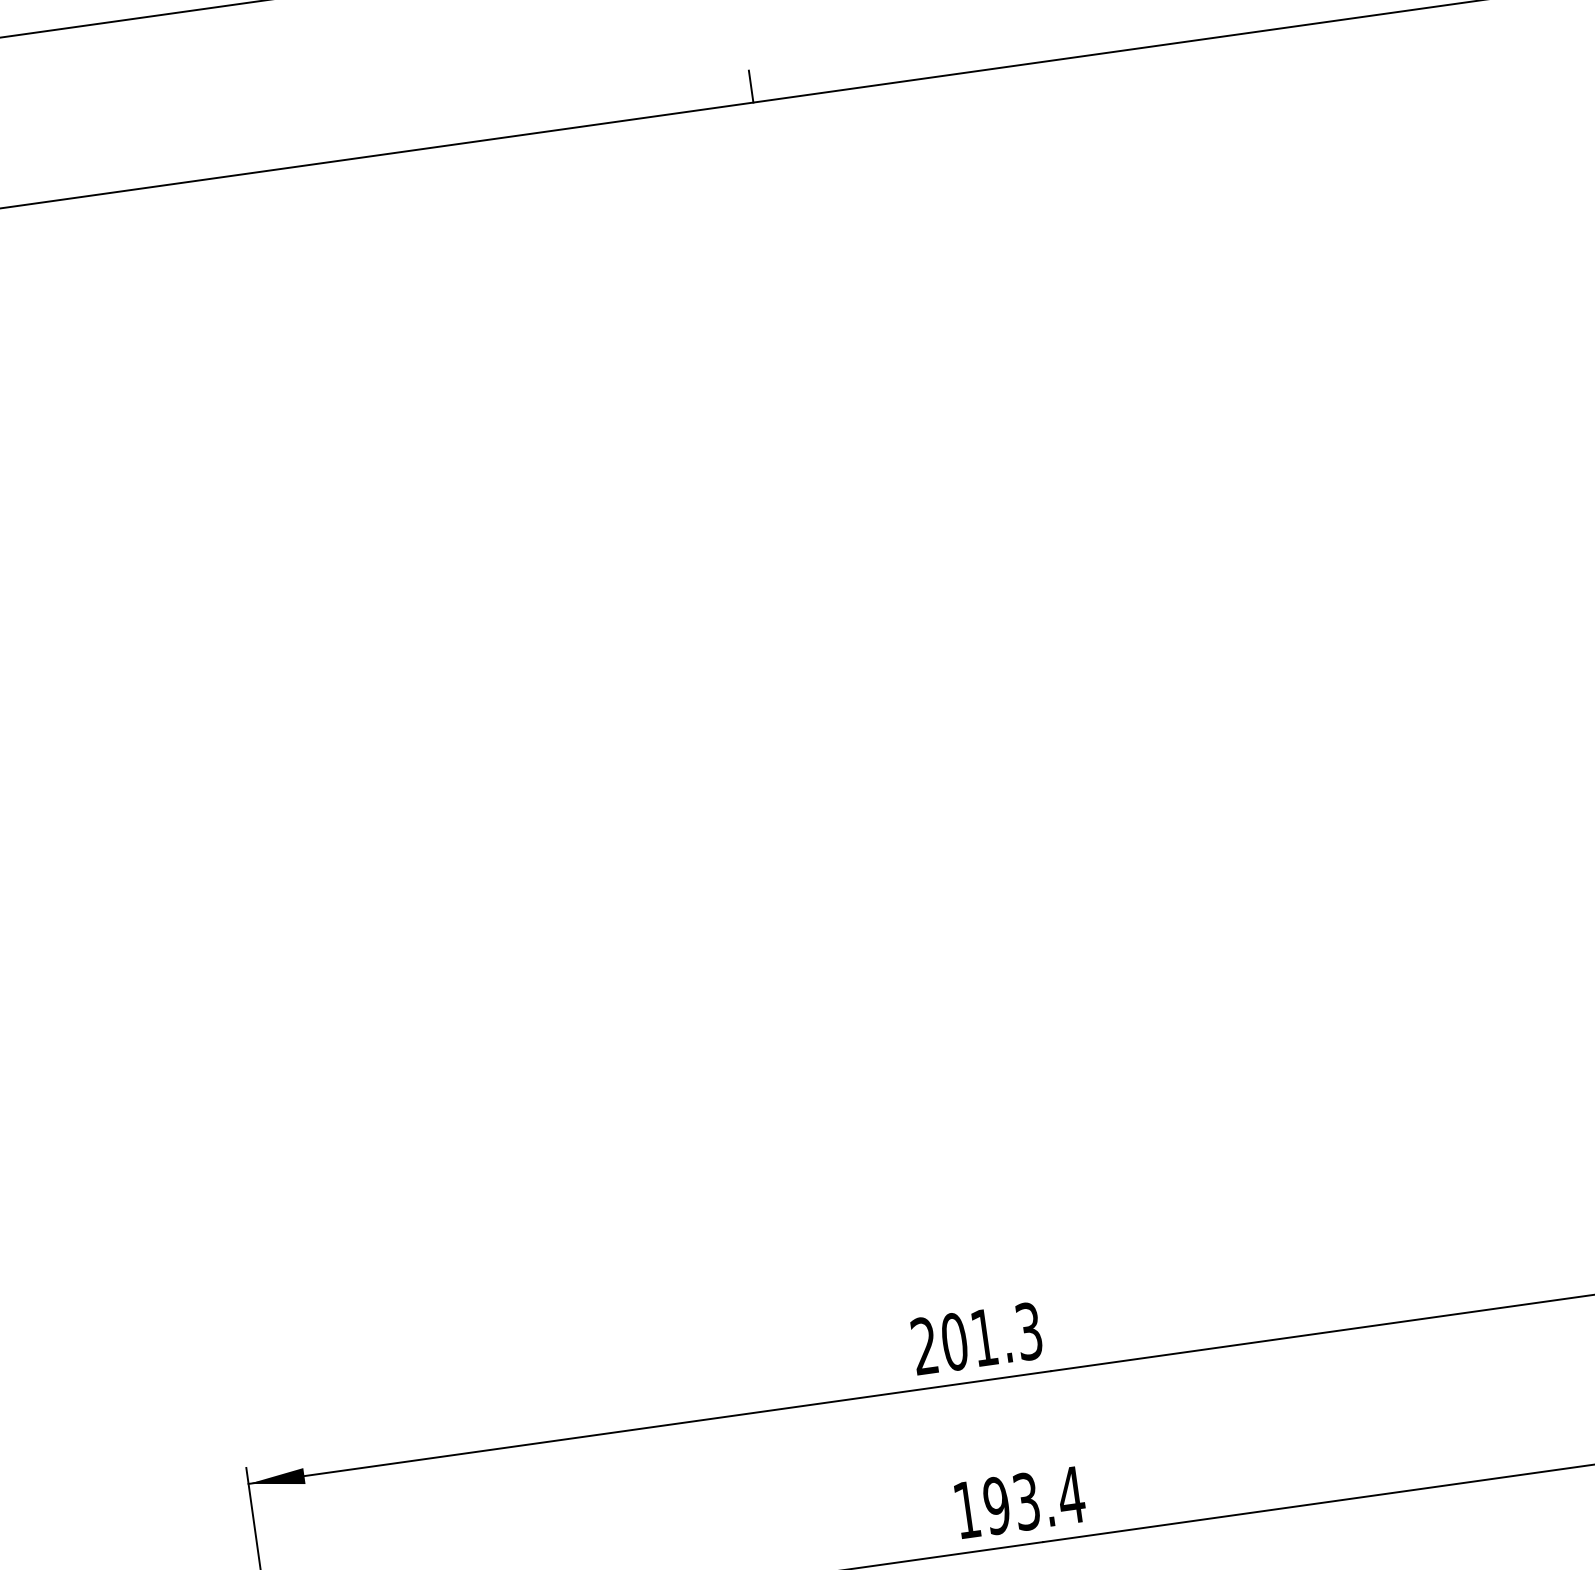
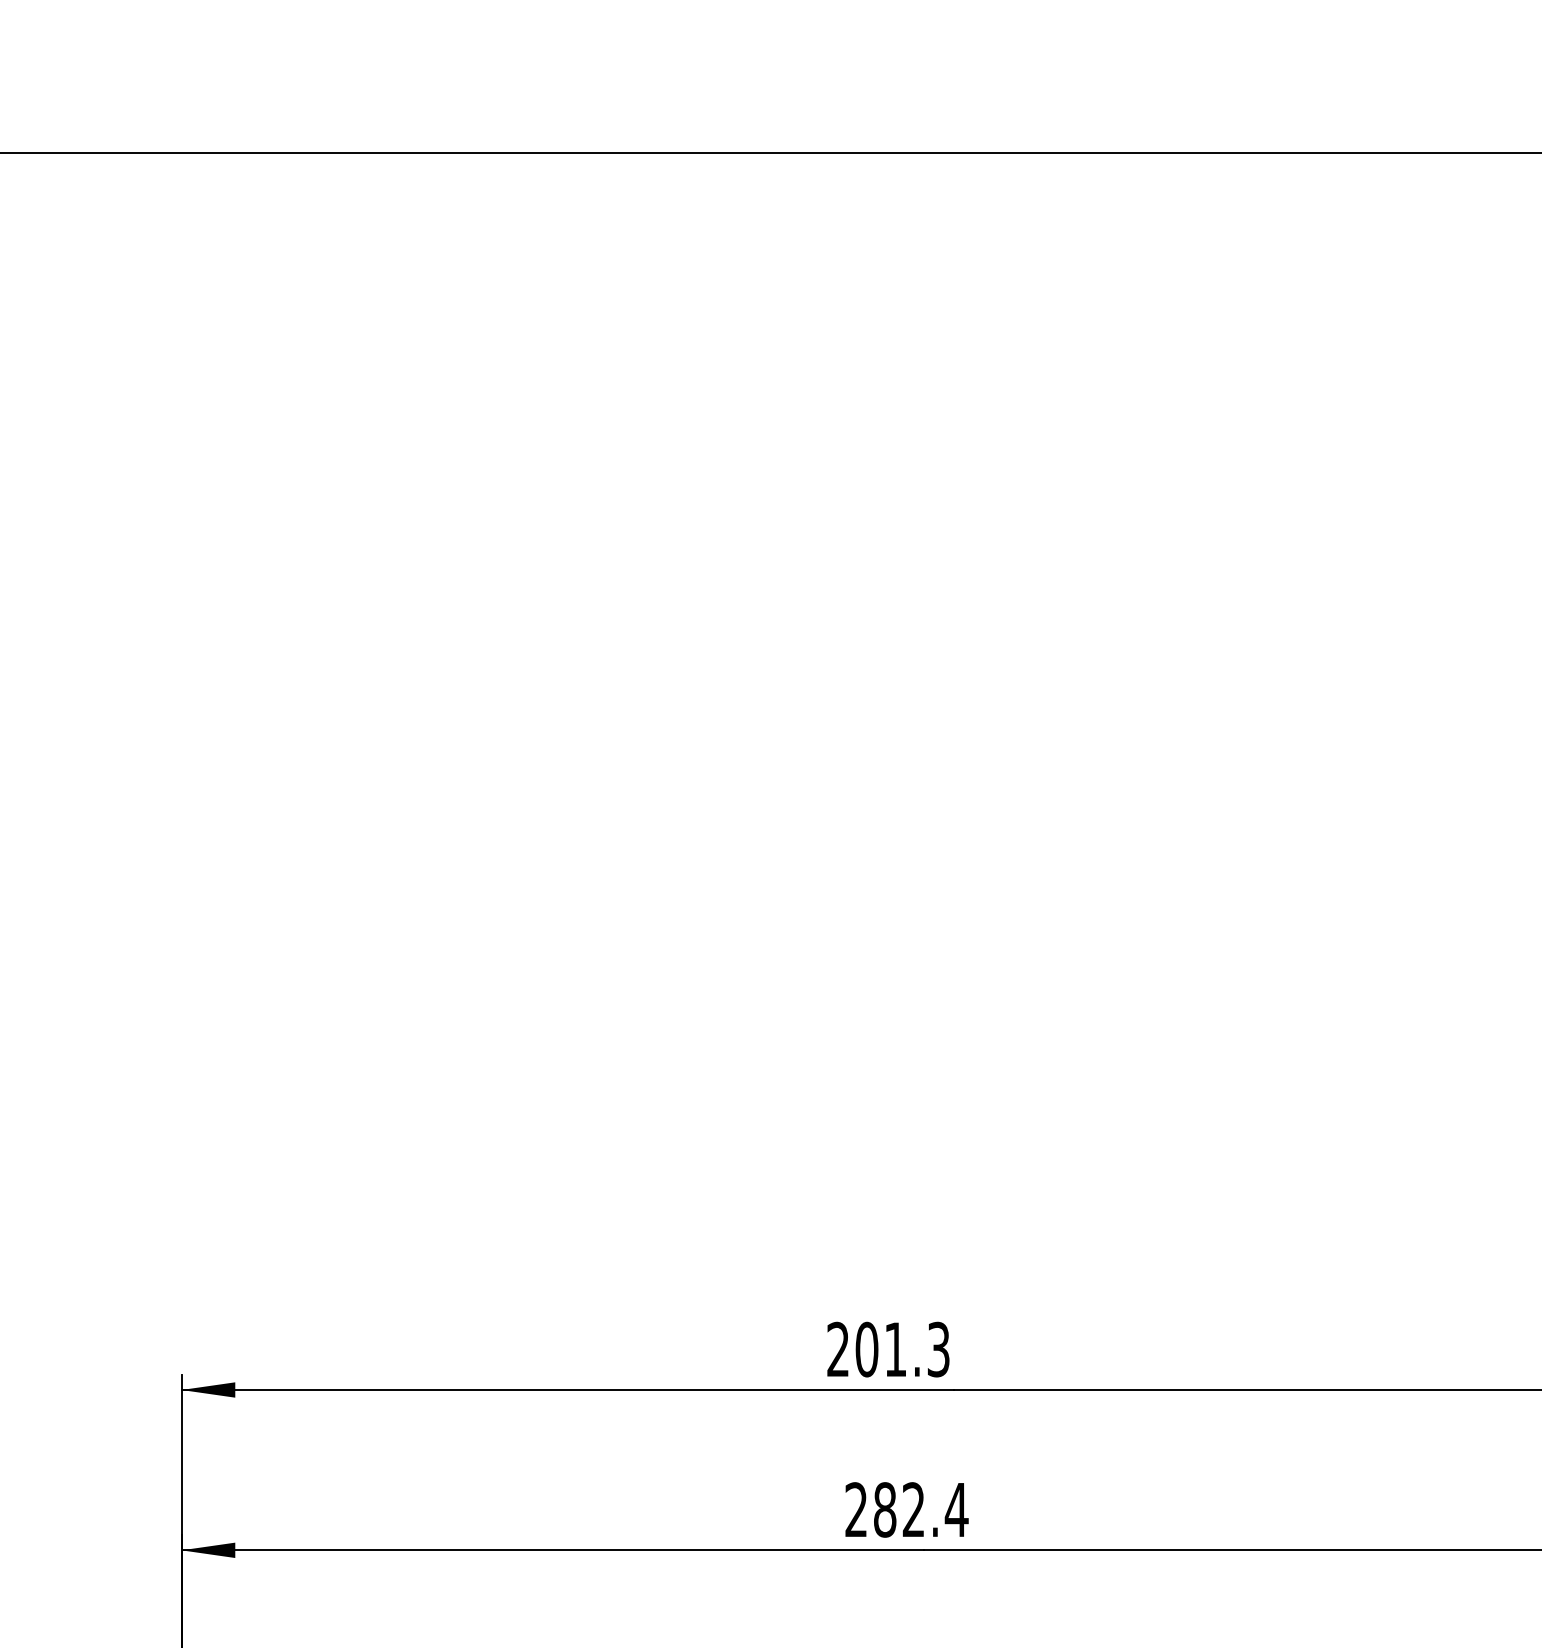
line: (751, 86) -> (841, 137), removed
text: (996, 1505) -> (884, 1509), 193.4 -> 282.4

